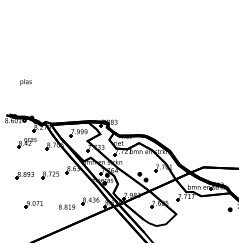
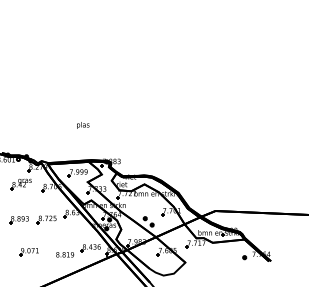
text: (26, 82) -> (83, 125), moved

